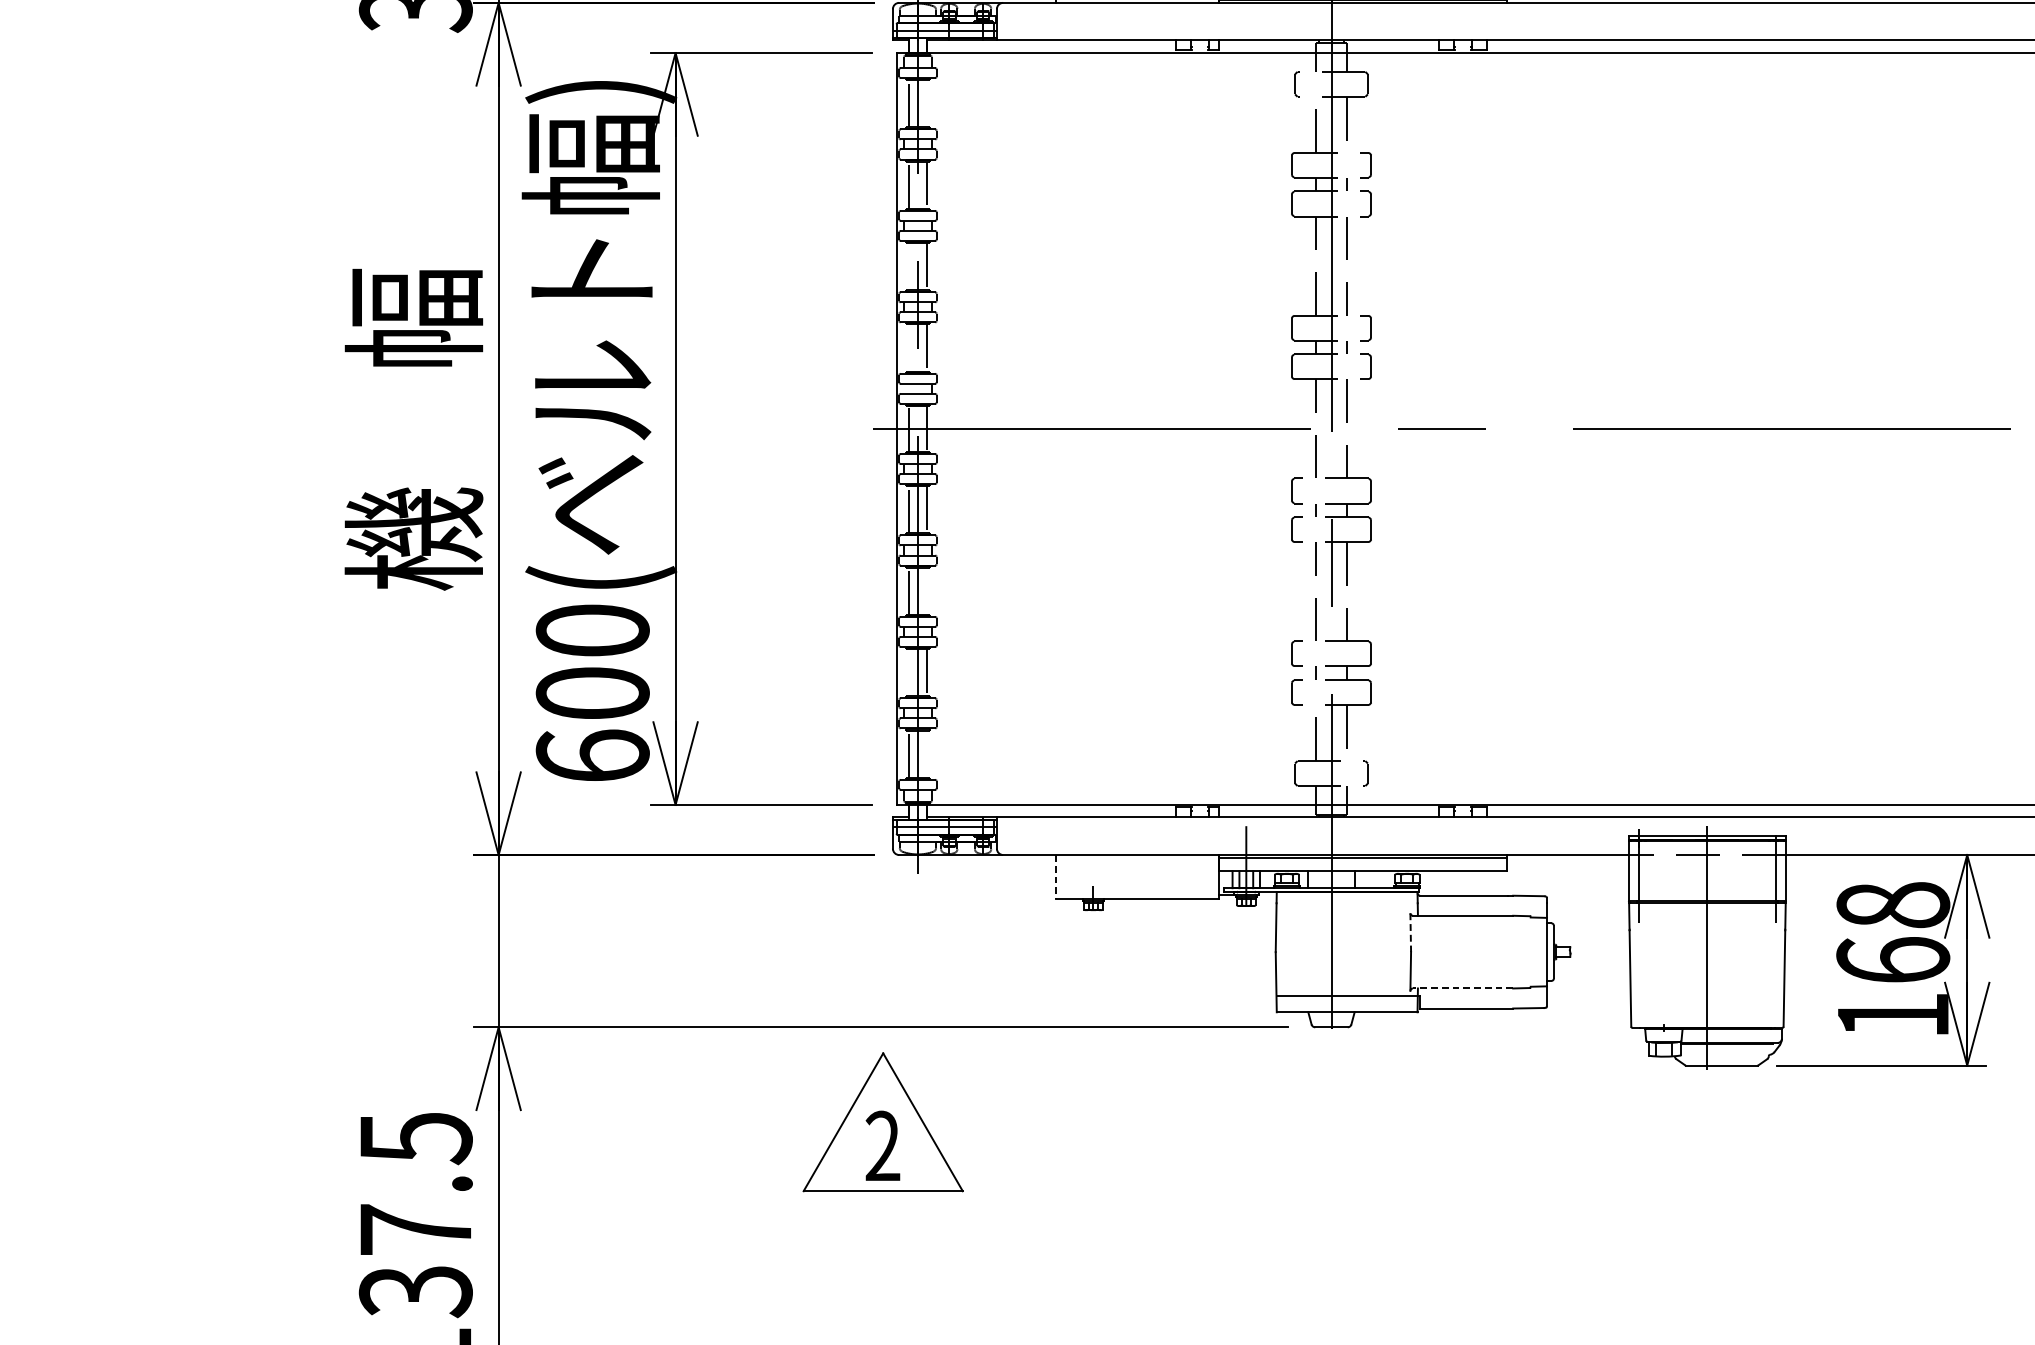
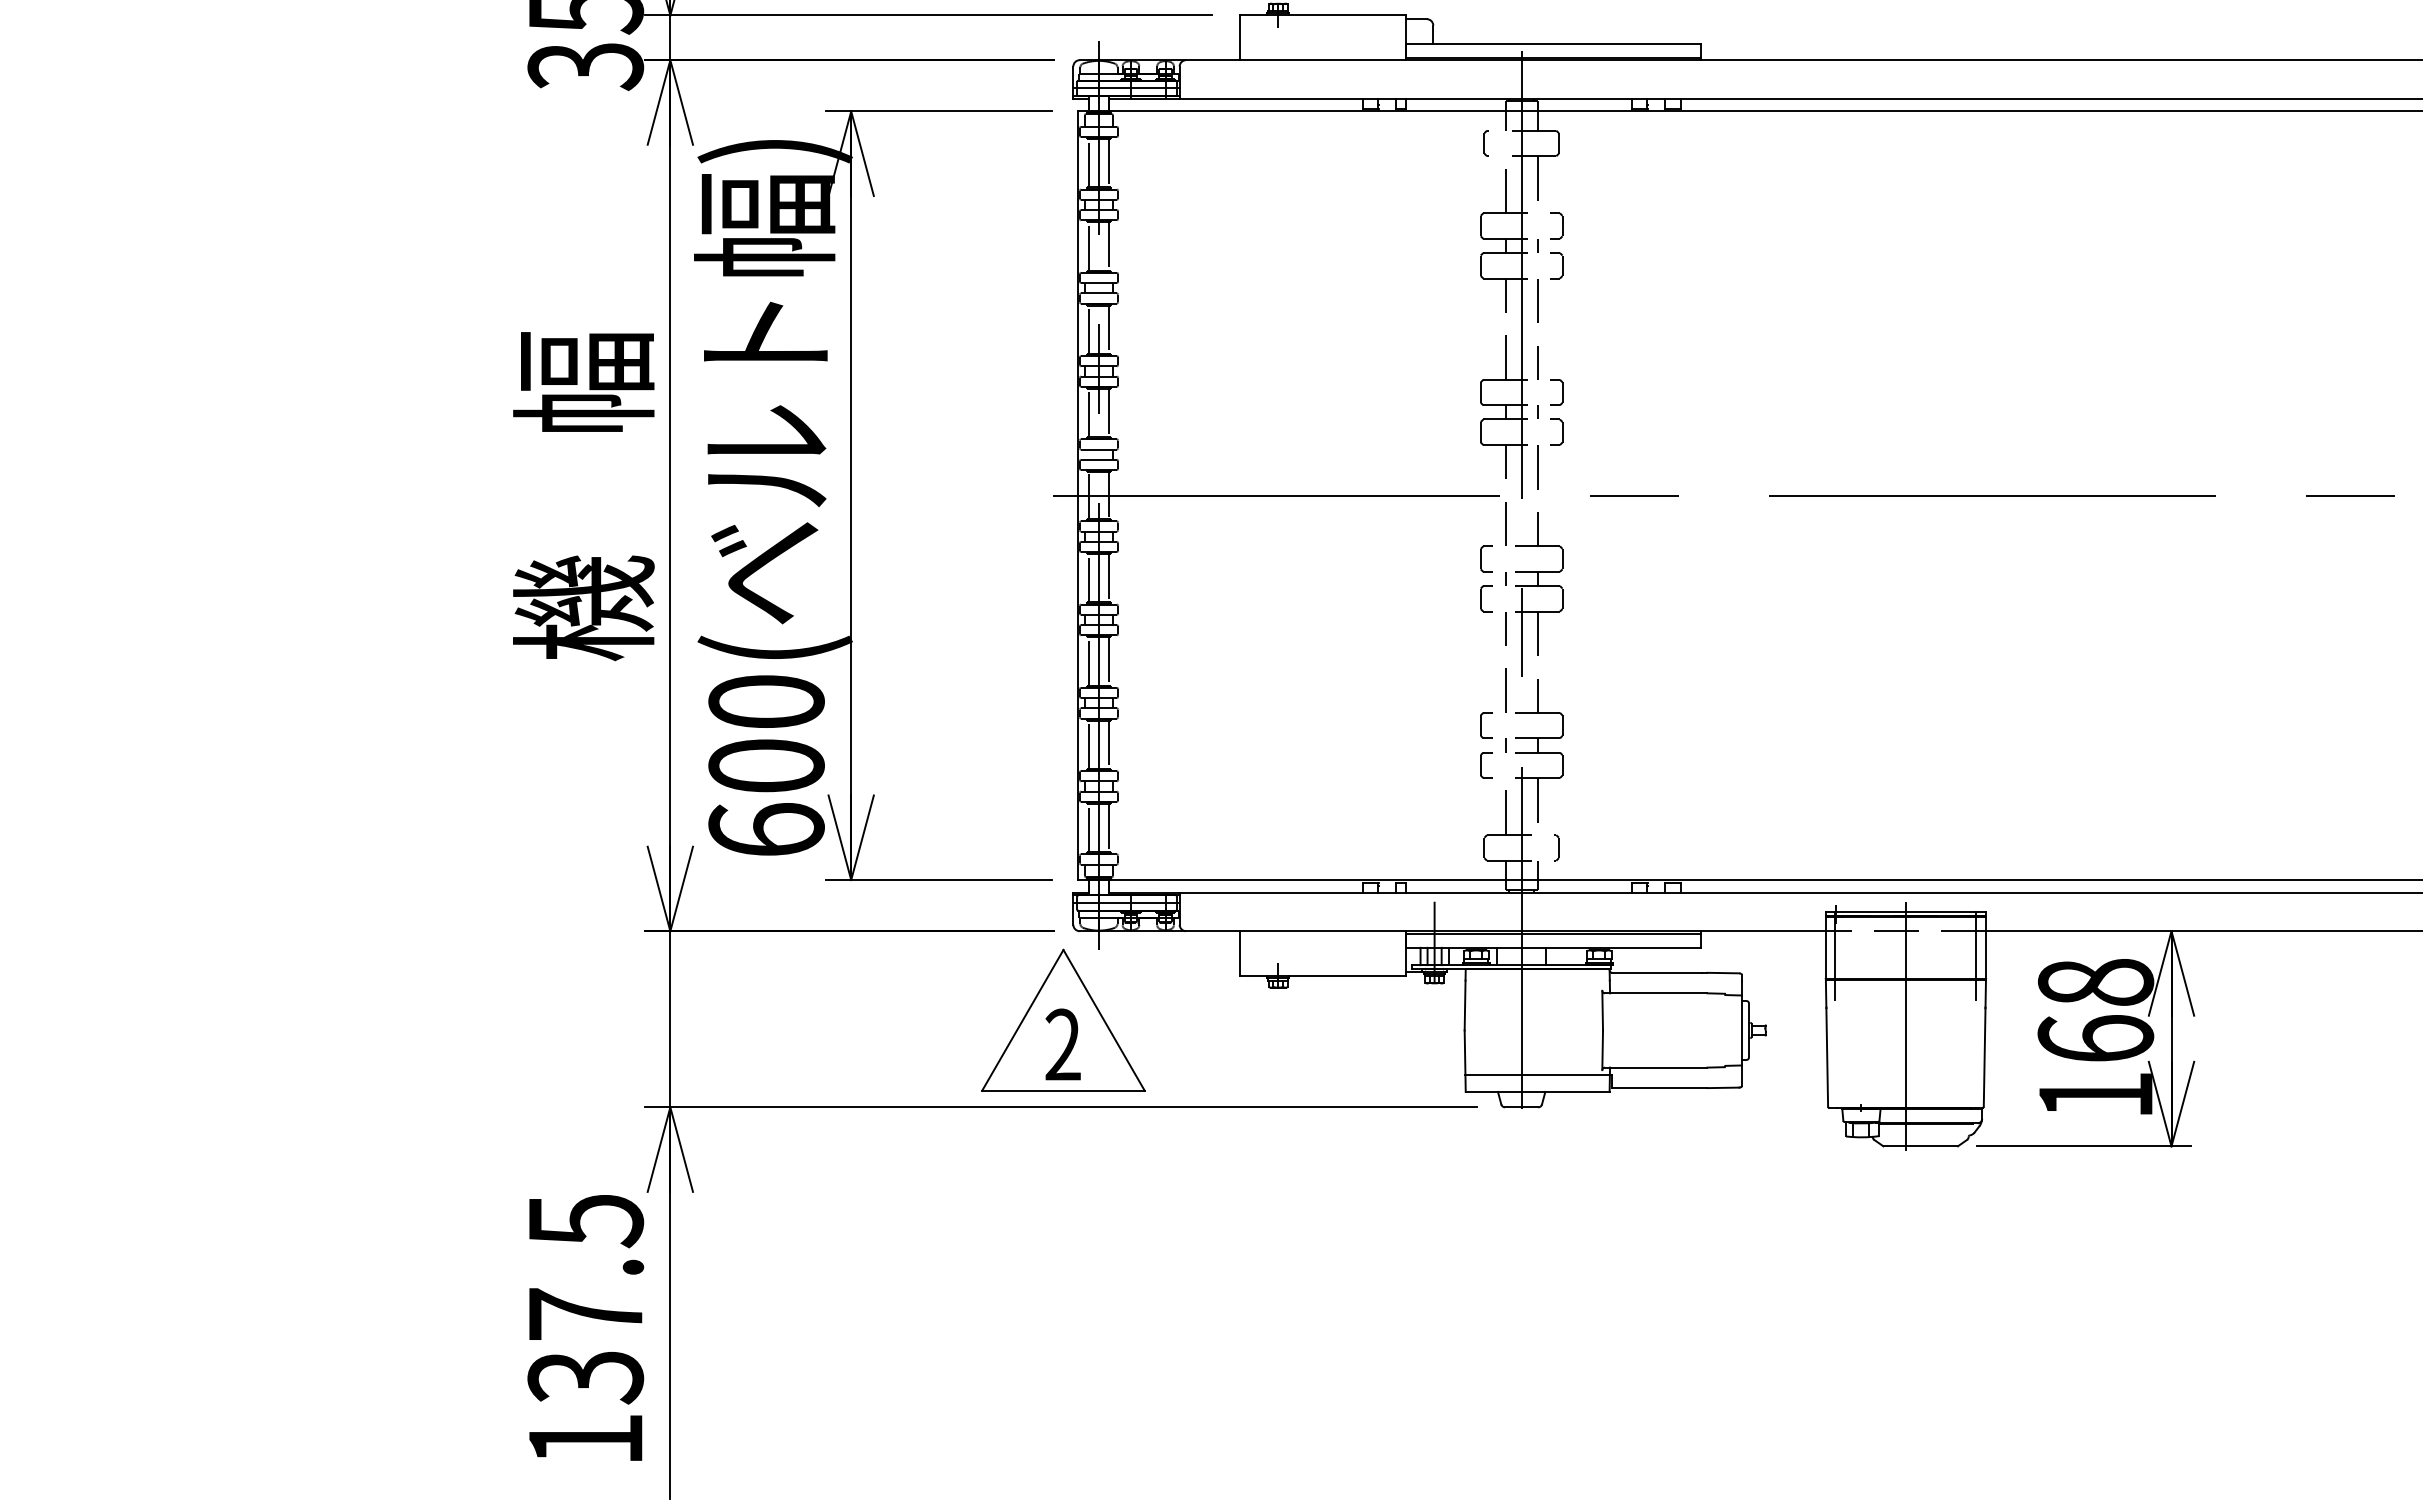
line: (927, 103) -> (1108, 163), added
line: (908, 266) -> (1089, 329), added
line: (908, 347) -> (1089, 412), added
line: (927, 591) -> (1108, 661), added
line: (908, 672) -> (1089, 744), added
line: (927, 753) -> (1108, 827), added
line: (1055, 877) -> (1239, 954), dashed -> solid
line: (1410, 932) -> (1602, 1010), dashed -> solid
line: (1462, 988) -> (1655, 1067), dashed -> solid
part: (883, 1121) -> (1063, 1019), moved

